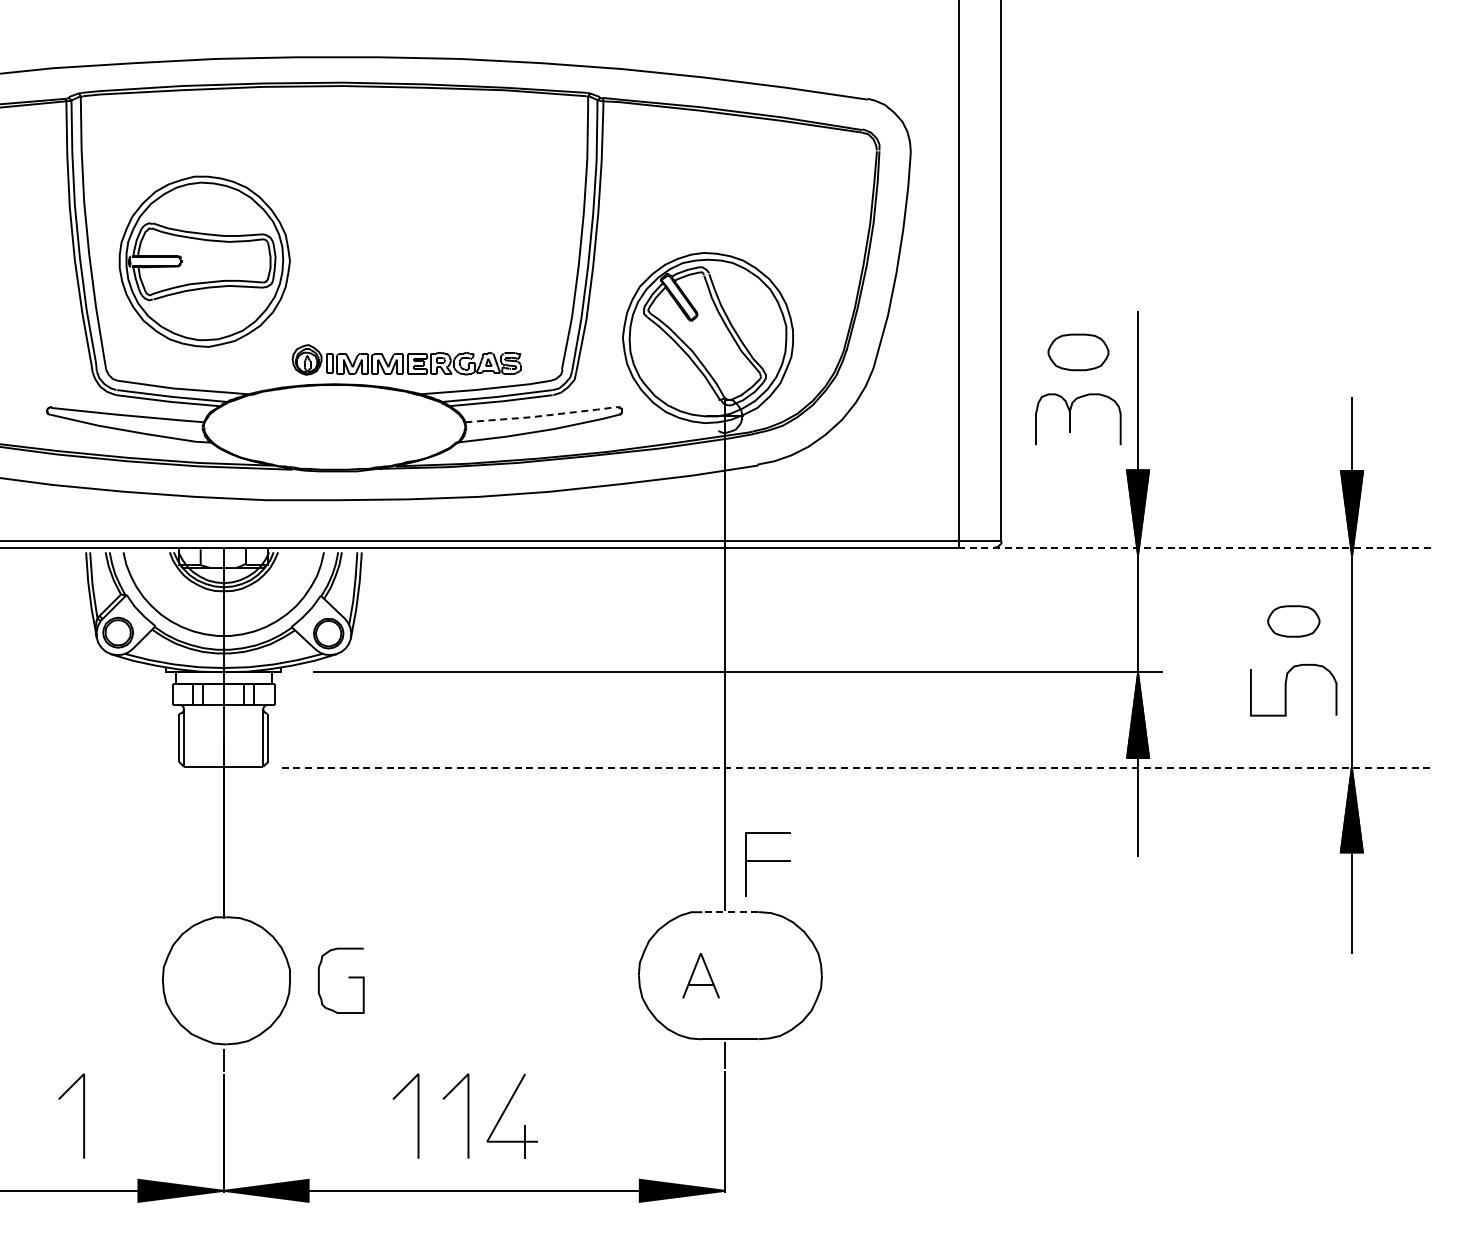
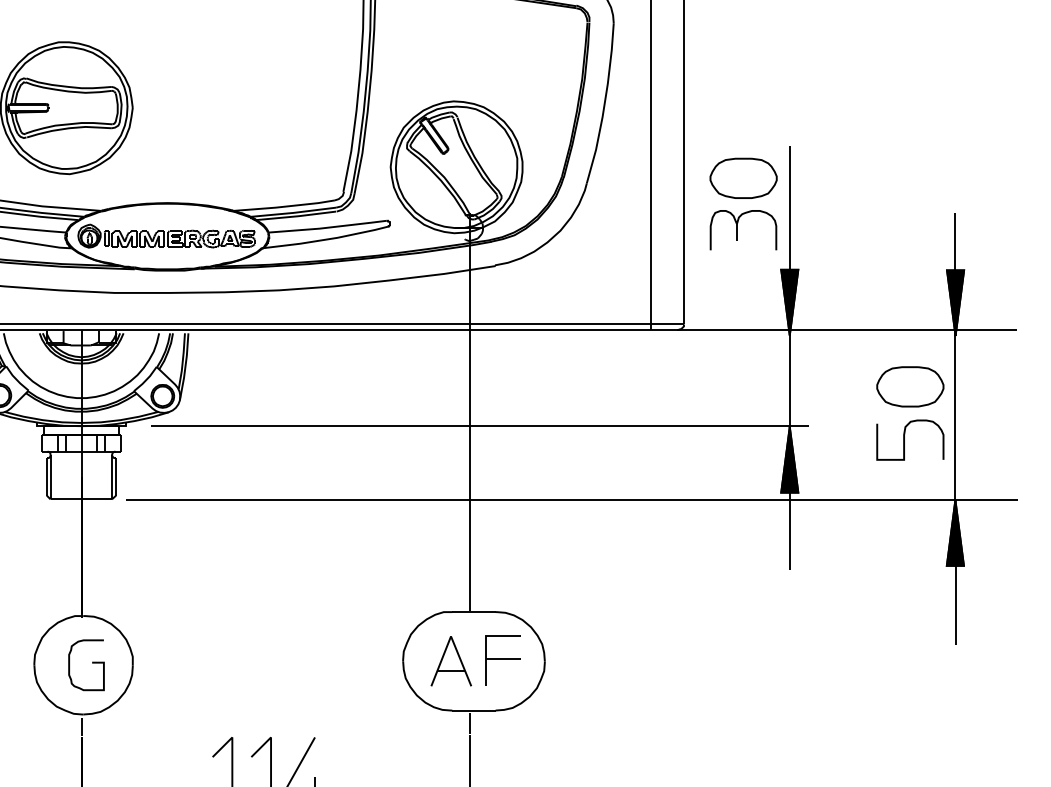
part: (1078, 352) -> (743, 178), size x1.43
part: (406, 359) -> (166, 235), moved
line: (542, 415) -> (328, 227), dashed -> solid
line: (1195, 547) -> (834, 329), dashed -> solid
part: (1293, 621) -> (910, 386), size x1.67
line: (857, 767) -> (572, 500), dashed -> solid
part: (767, 864) -> (502, 661), moved
line: (730, 912) -> (474, 612), dashed -> solid
part: (700, 975) -> (450, 661), size x1.43
curve: (348, 978) -> (92, 663), moved

